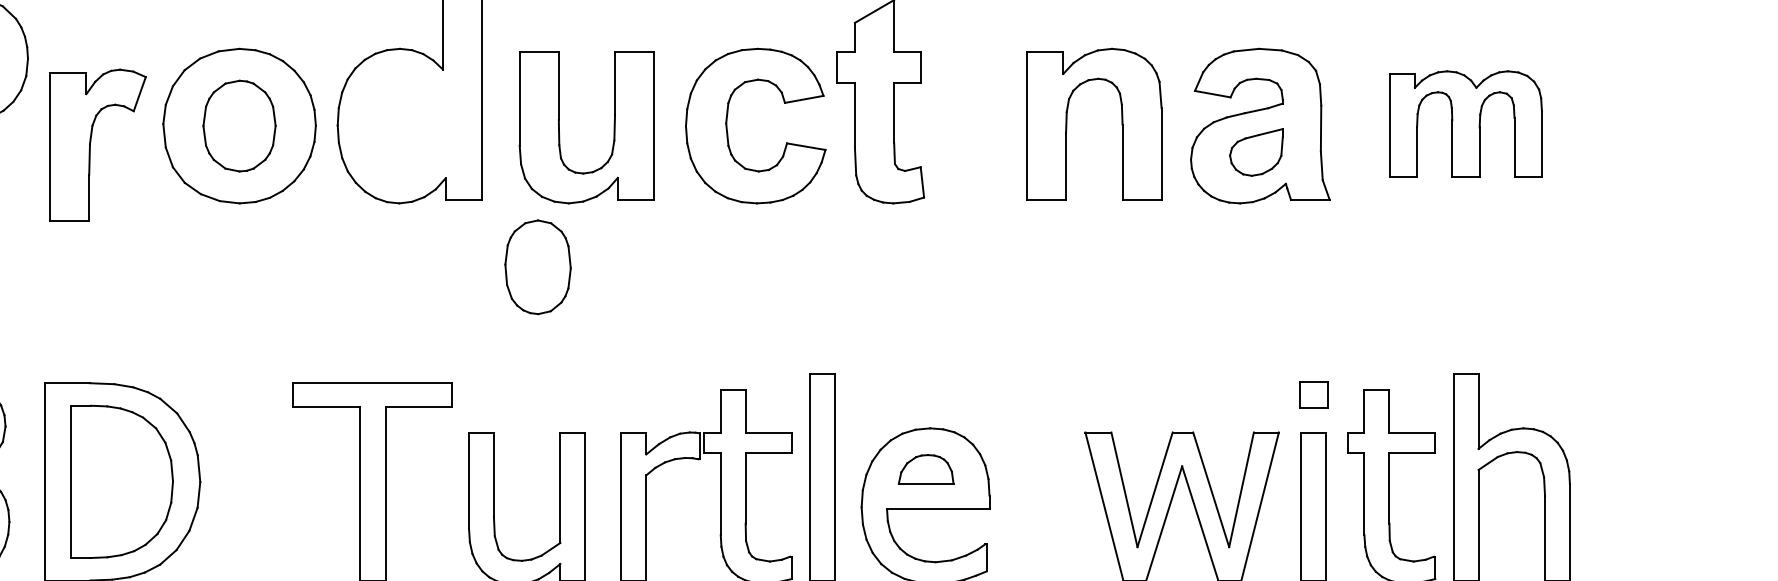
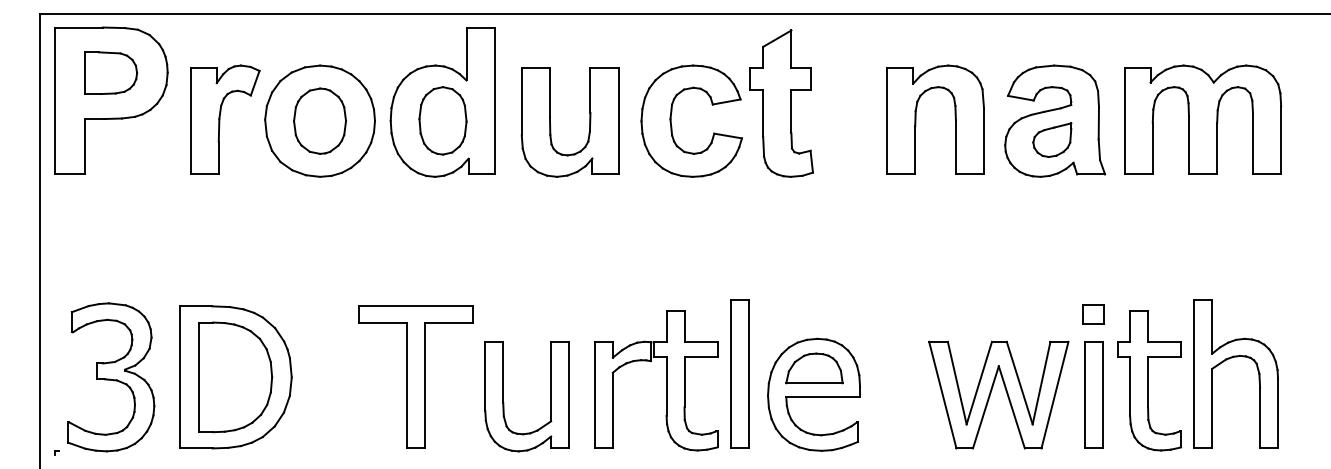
part: (1466, 123) -> (1203, 119), size x1.43
part: (98, 144) -> (225, 119), moved
part: (537, 266) -> (442, 120), moved
part: (926, 469) -> (814, 368), size x1.43

